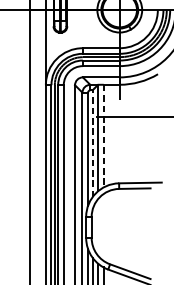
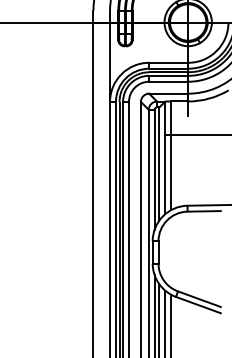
line: (103, 136) -> (171, 156), dashed -> solid
line: (92, 144) -> (159, 164), dashed -> solid

